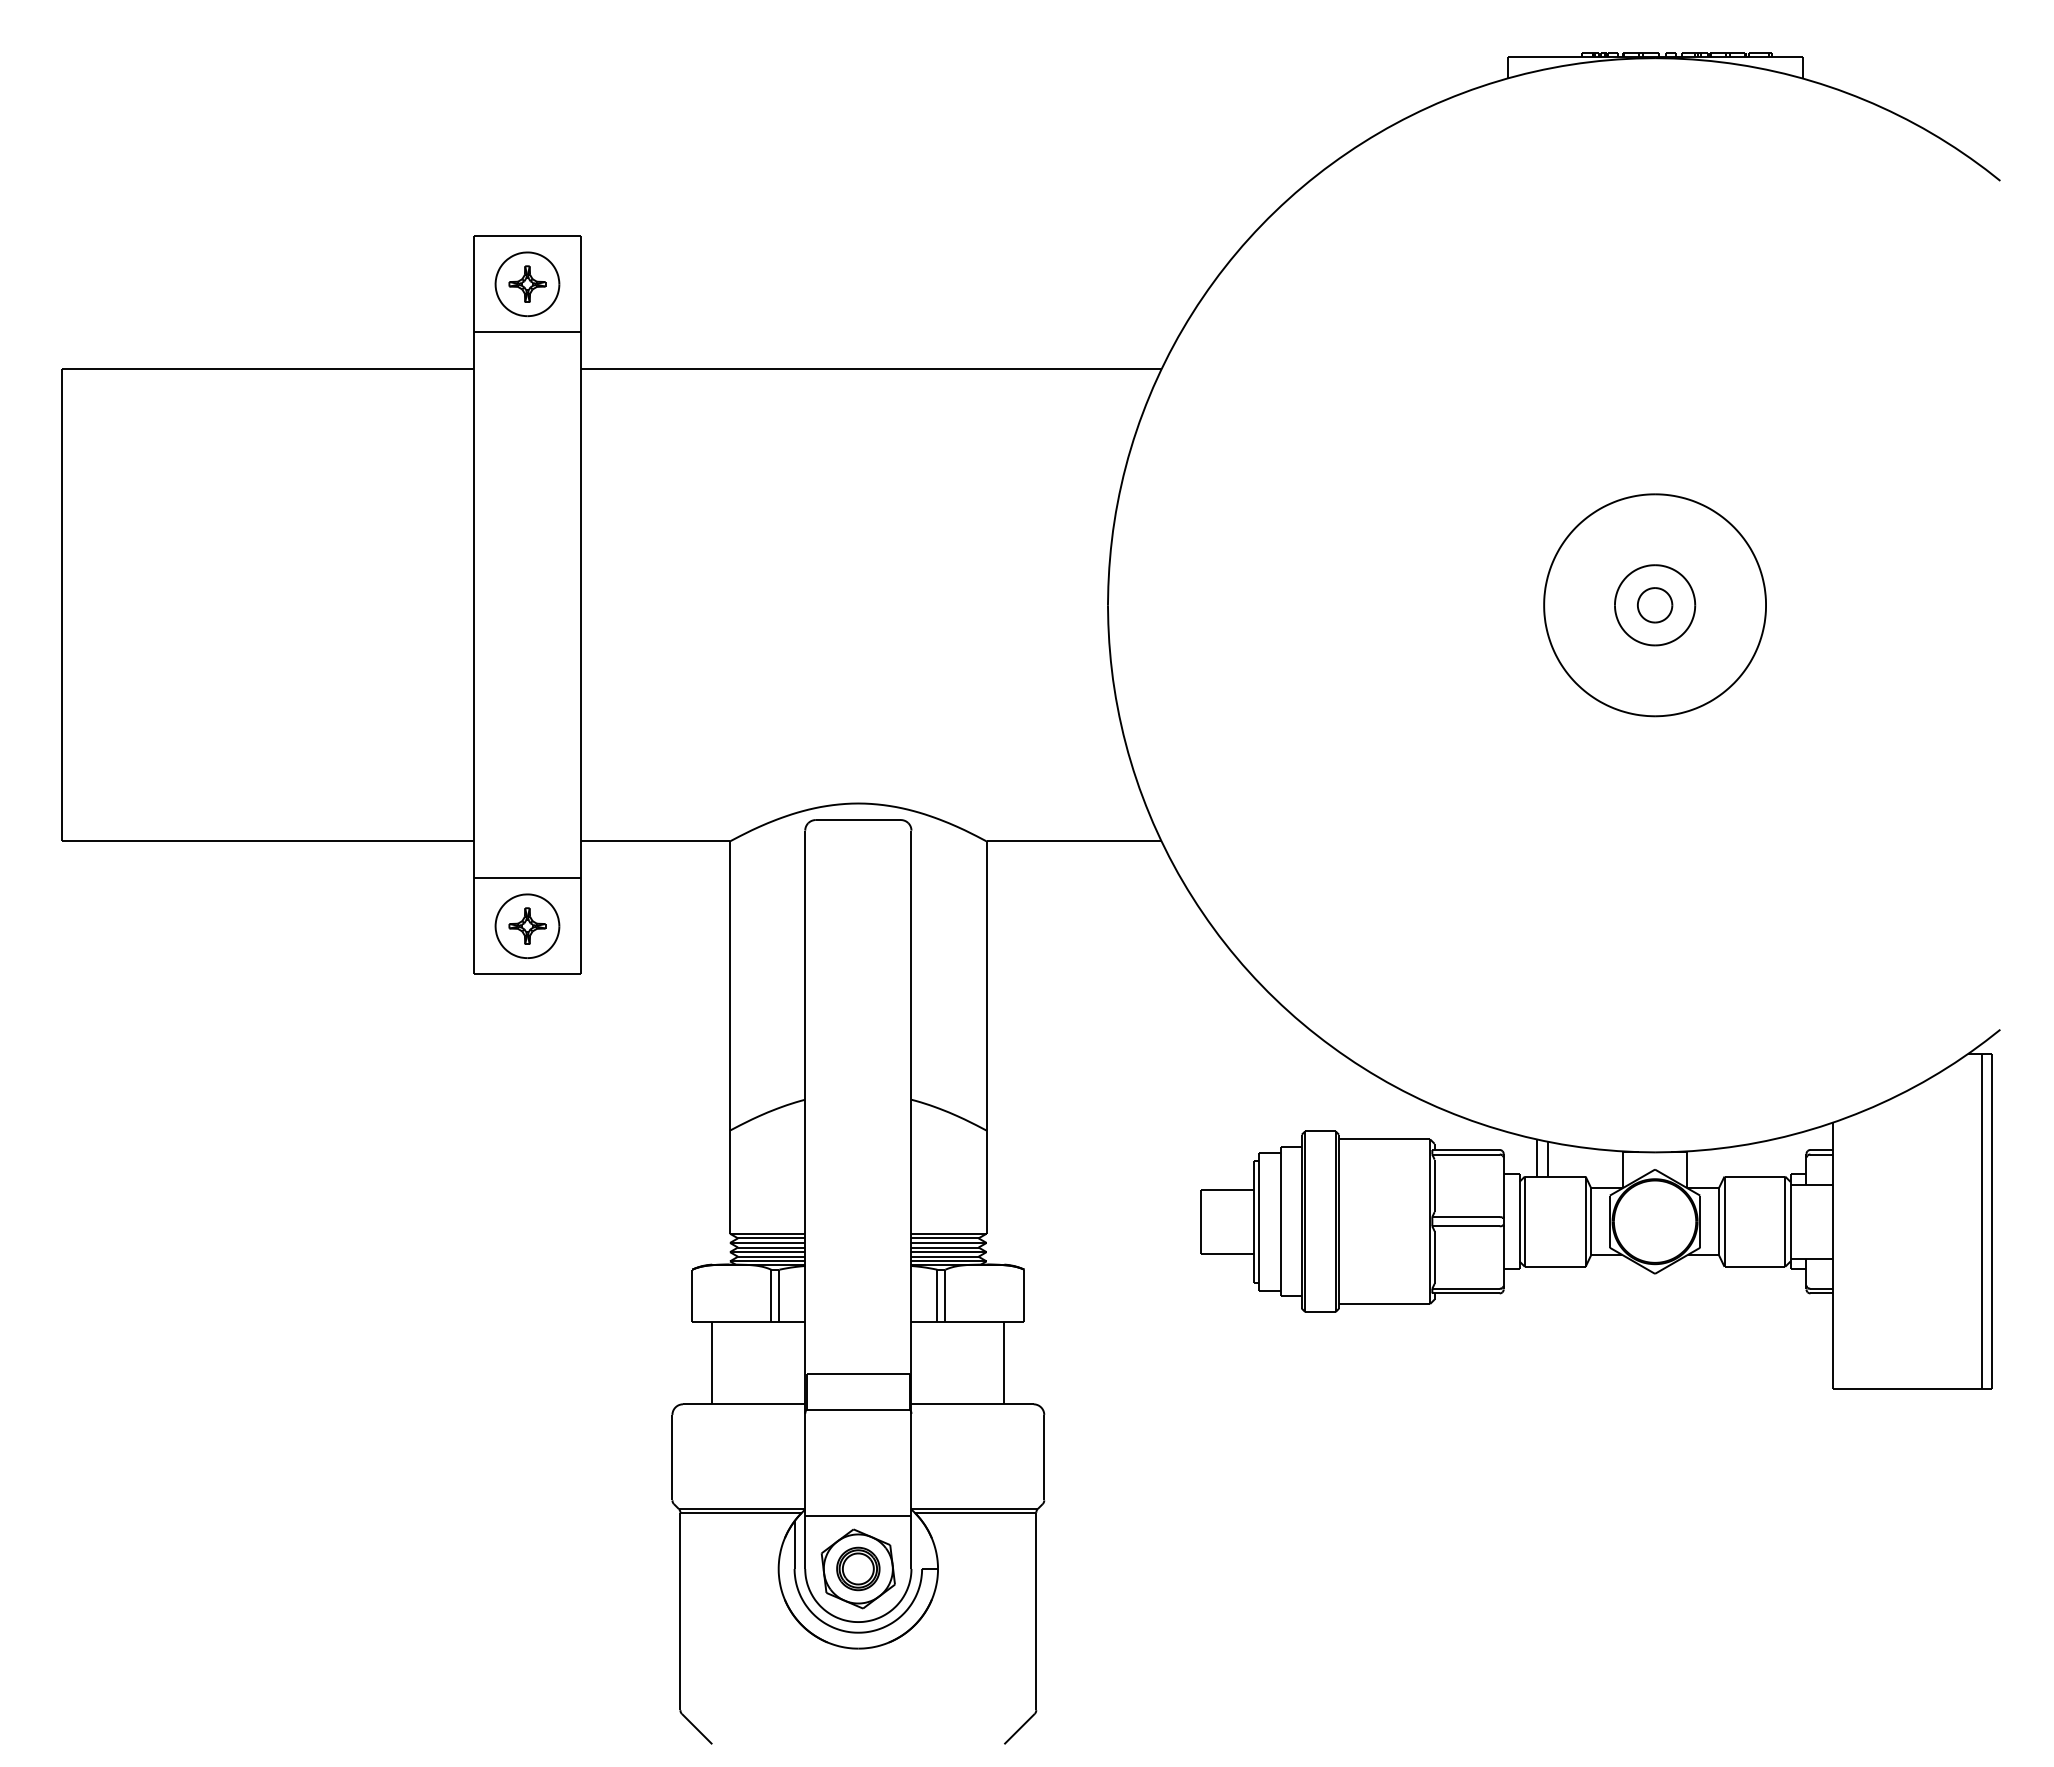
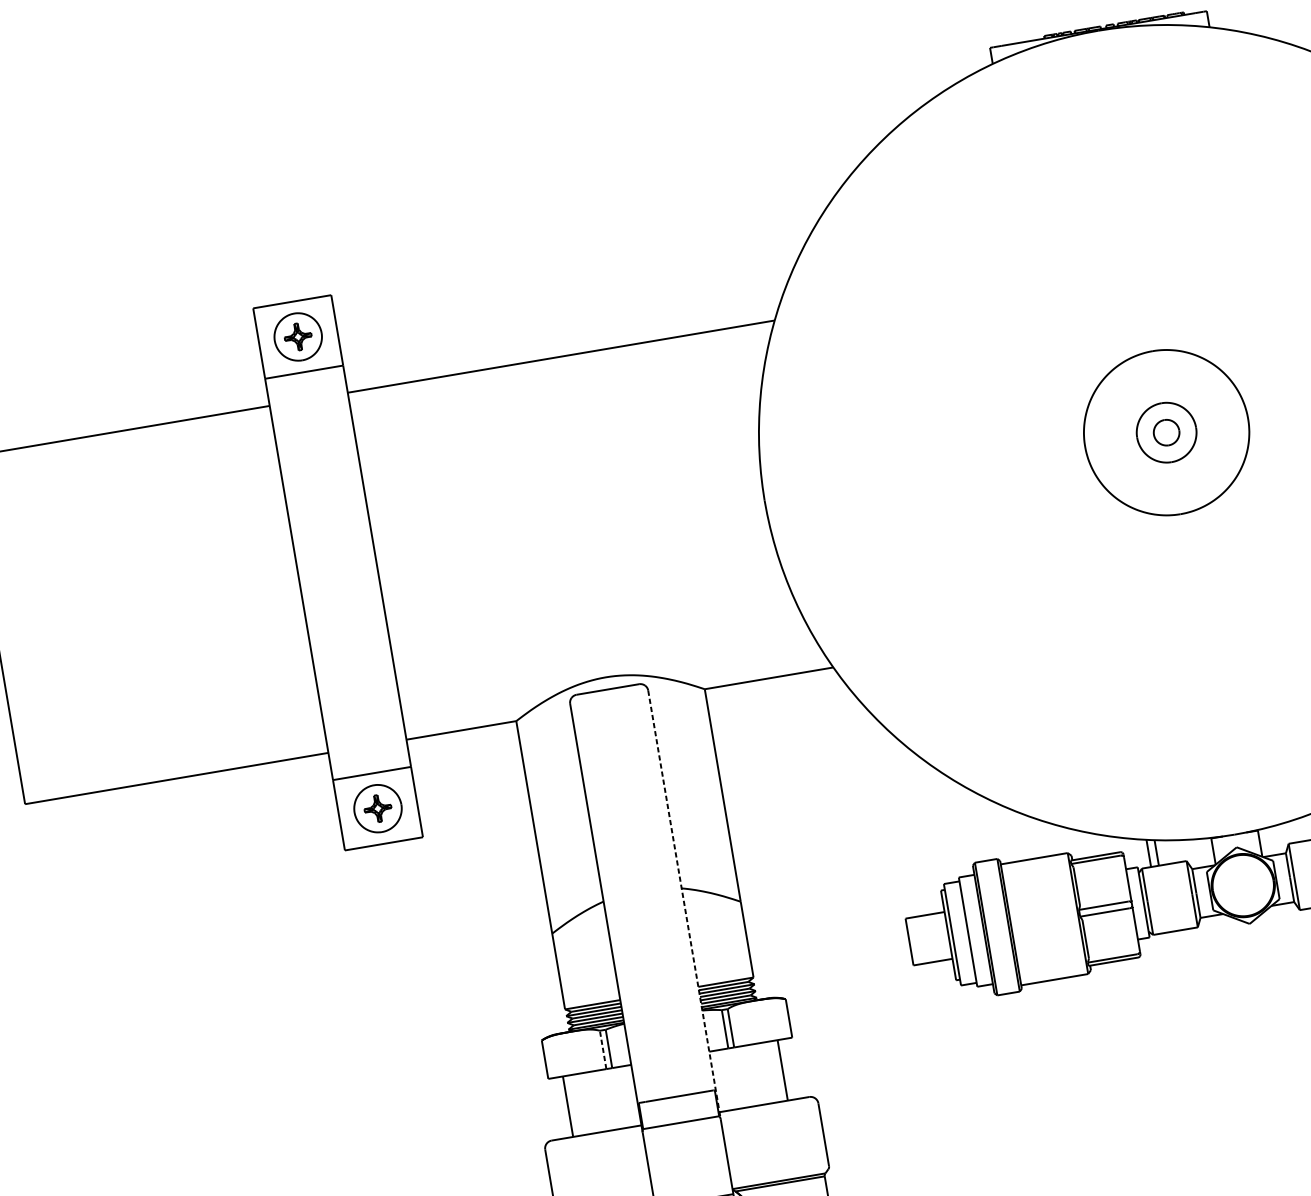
line: (911, 1122) -> (684, 905), solid -> dashed
line: (771, 1295) -> (603, 1049), solid -> dashed

